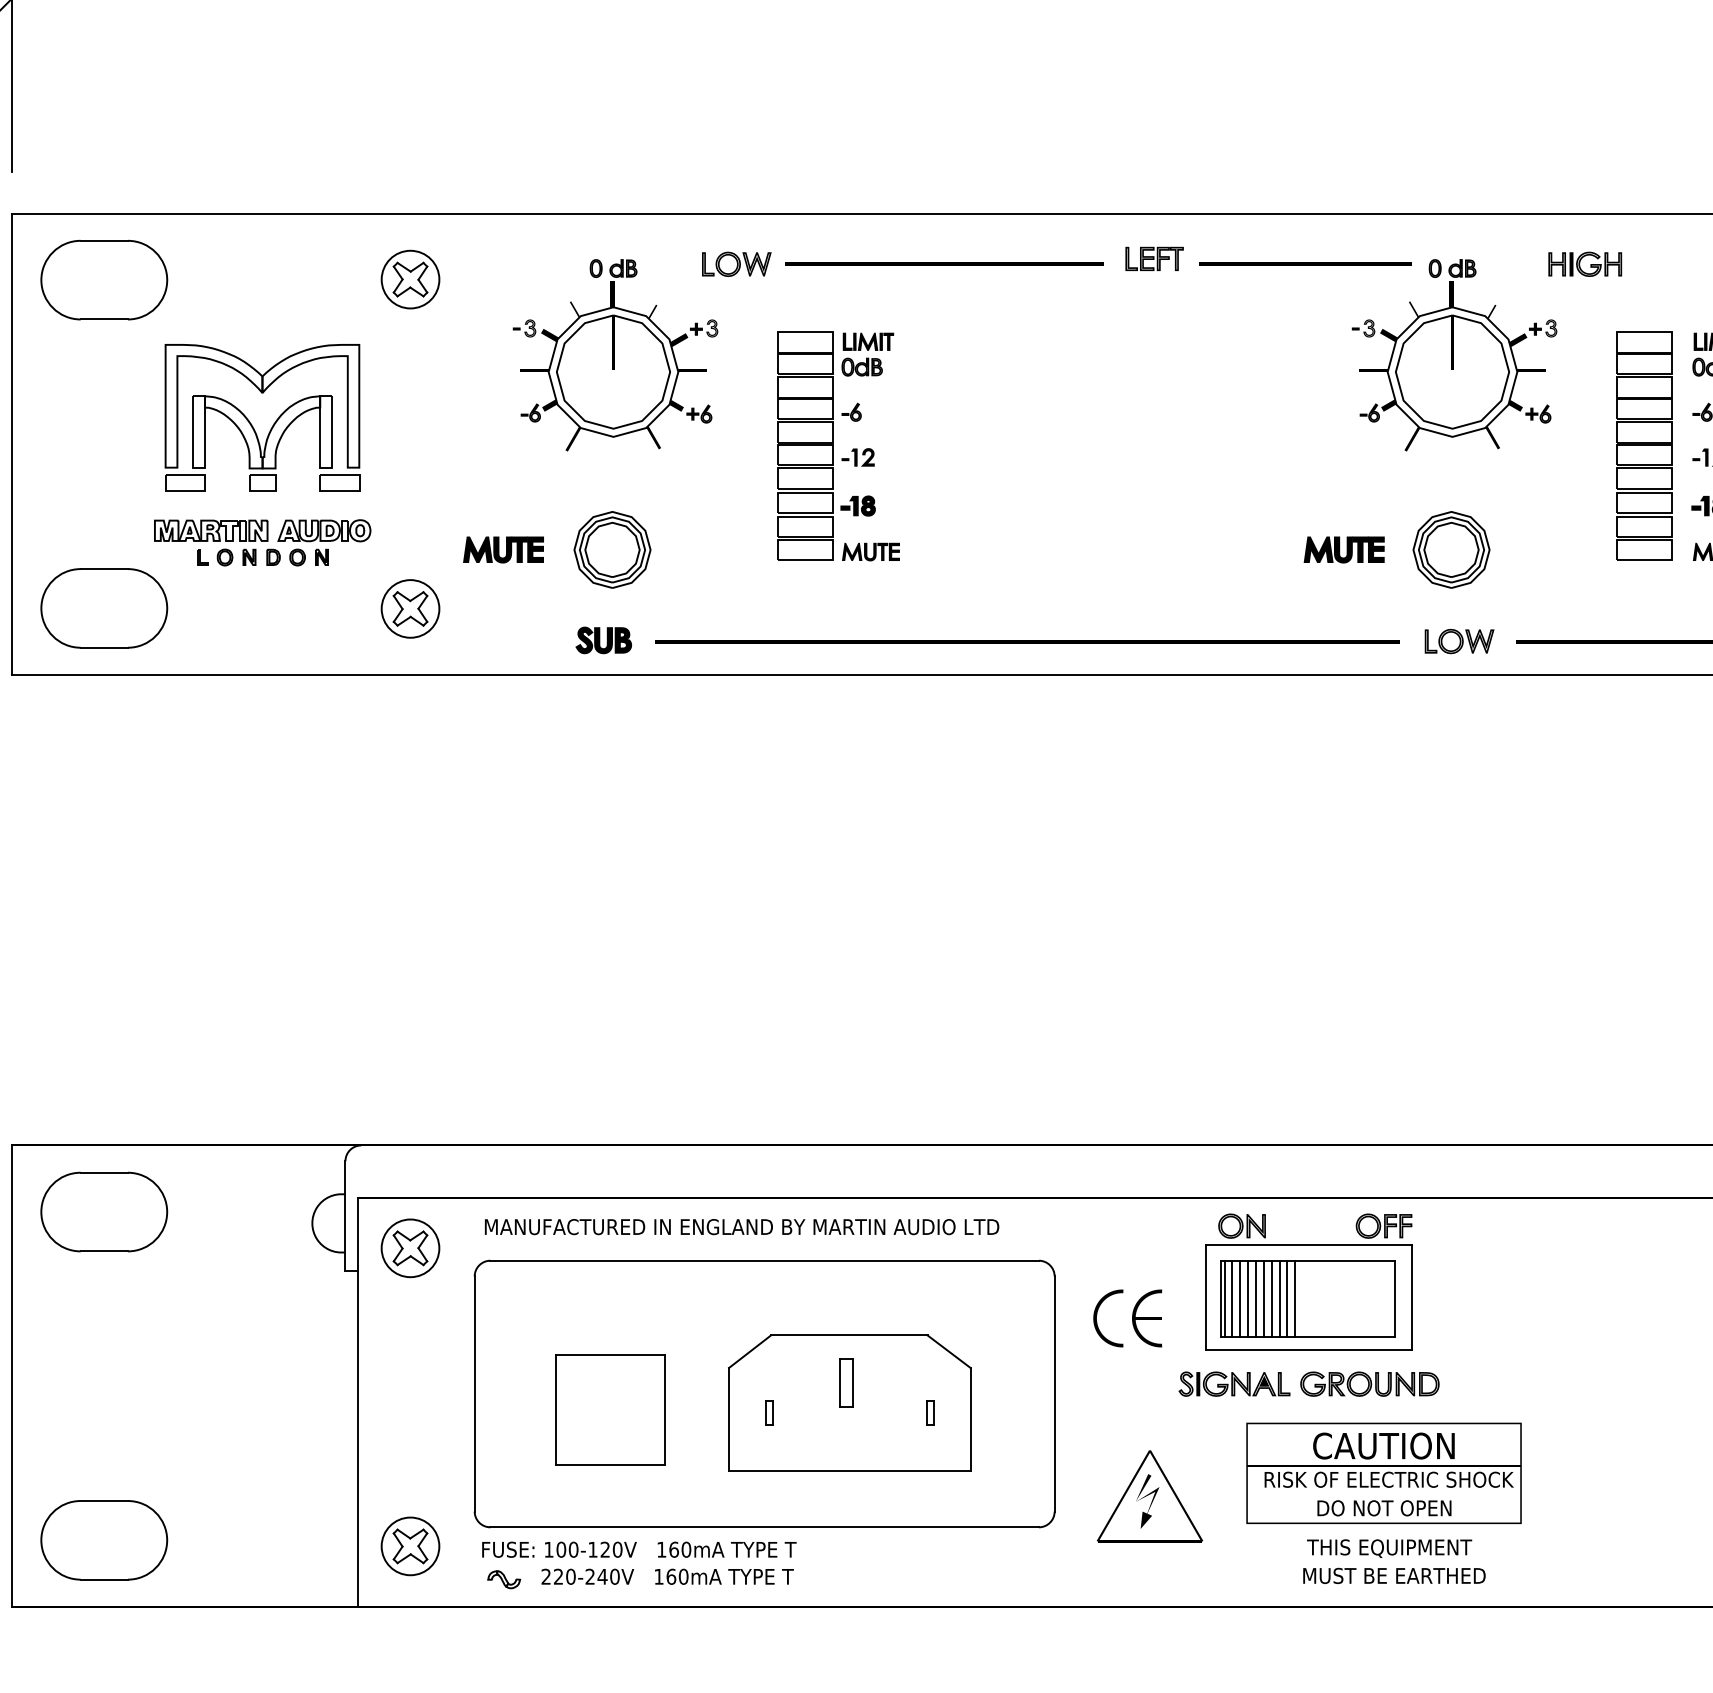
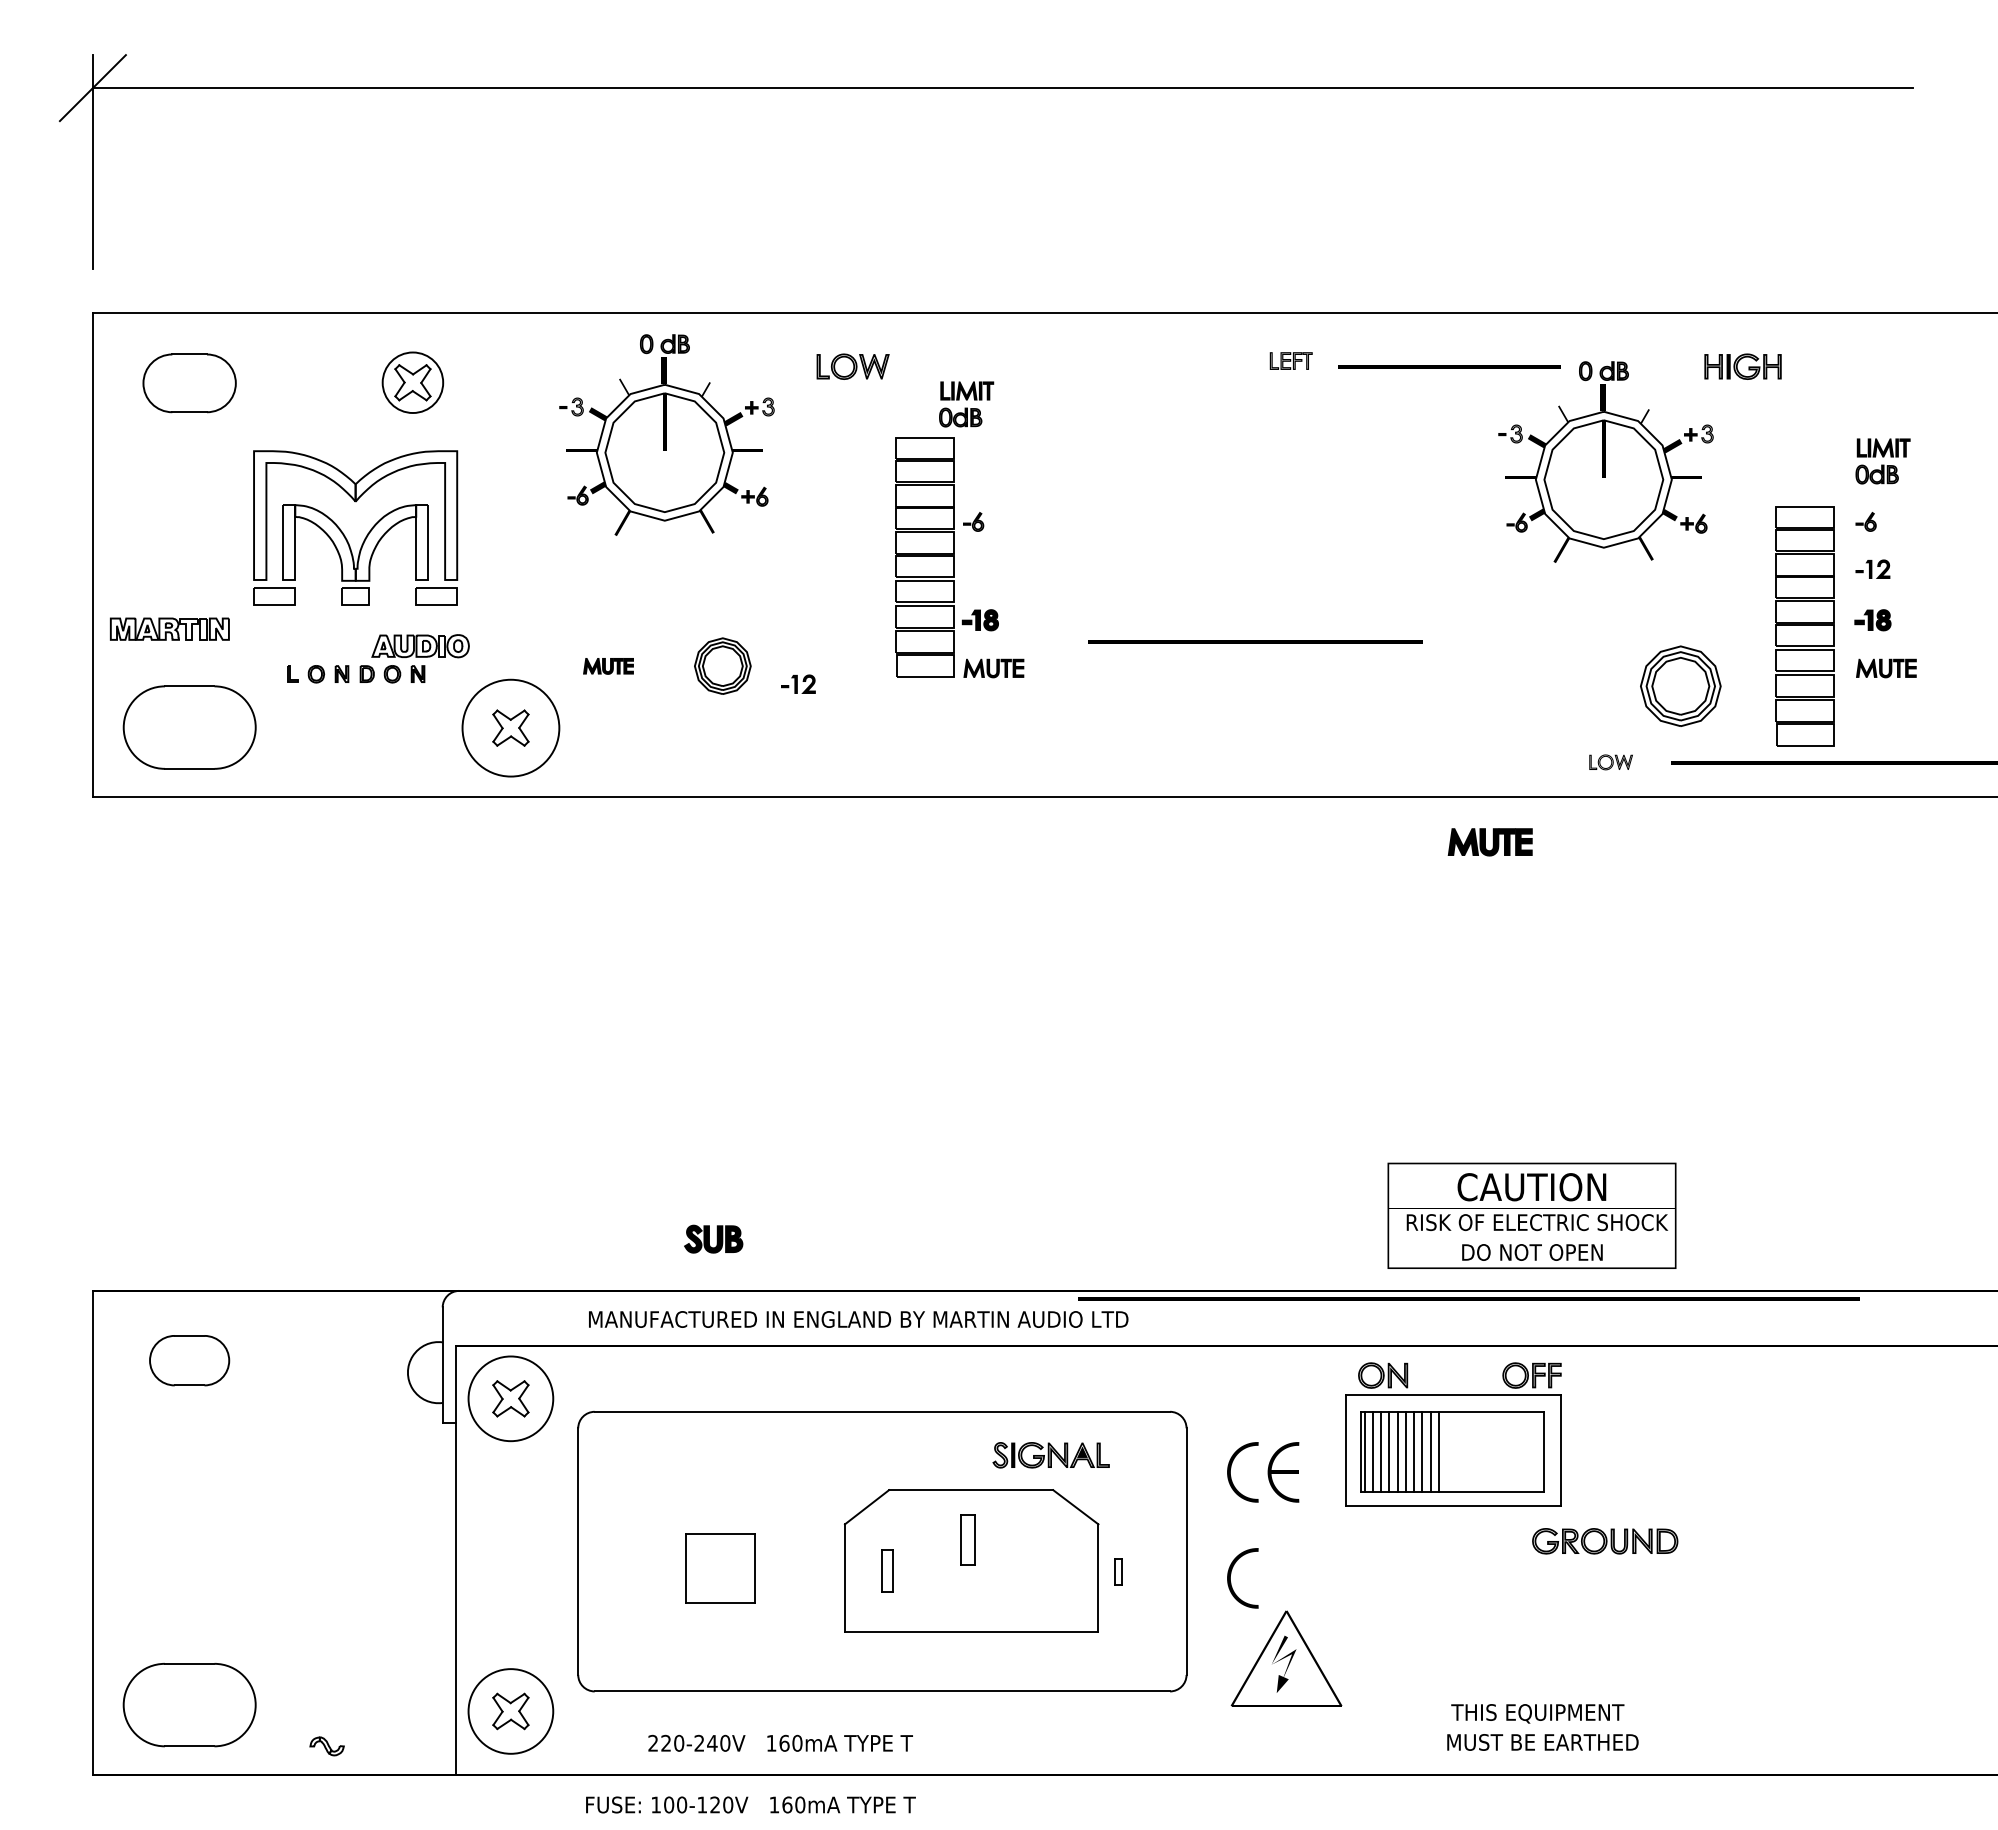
part: (1153, 258) -> (1290, 360), size x0.7
line: (944, 264) -> (1255, 641), moved
part: (410, 279) -> (412, 382), moved
part: (104, 280) -> (189, 383), size x0.7
part: (615, 354) -> (666, 434), moved
part: (867, 354) -> (966, 404), moved
part: (1643, 446) -> (1804, 626), moved
part: (858, 456) -> (798, 683), moved
part: (210, 530) -> (169, 628), moved
part: (612, 549) -> (722, 665), size x0.7
part: (1451, 549) -> (1680, 685), moved
part: (503, 550) -> (608, 666), size x0.6
part: (1343, 550) -> (1489, 842), moved
circle: (410, 608) -> (510, 727), size x1.6
part: (603, 639) -> (713, 1238), moved
line: (1026, 641) -> (1468, 1298), moved
part: (1458, 641) -> (1610, 762), size x0.6
part: (104, 1211) -> (189, 1360), size x0.6
text: (741, 1227) -> (858, 1319), moved
circle: (410, 1248) -> (510, 1398), size x1.4
part: (1233, 1384) -> (1050, 1455), moved
part: (1370, 1384) -> (1605, 1541), moved
part: (610, 1410) -> (720, 1568), size x0.6
part: (769, 1412) -> (887, 1571), size x1.6
part: (930, 1412) -> (1118, 1571), moved
curve: (1097, 1415) -> (1231, 1574), added
text: (1383, 1473) -> (1531, 1215), moved
circle: (410, 1546) -> (510, 1711), size x1.4
text: (638, 1549) -> (750, 1804), moved
part: (503, 1579) -> (326, 1746), moved

